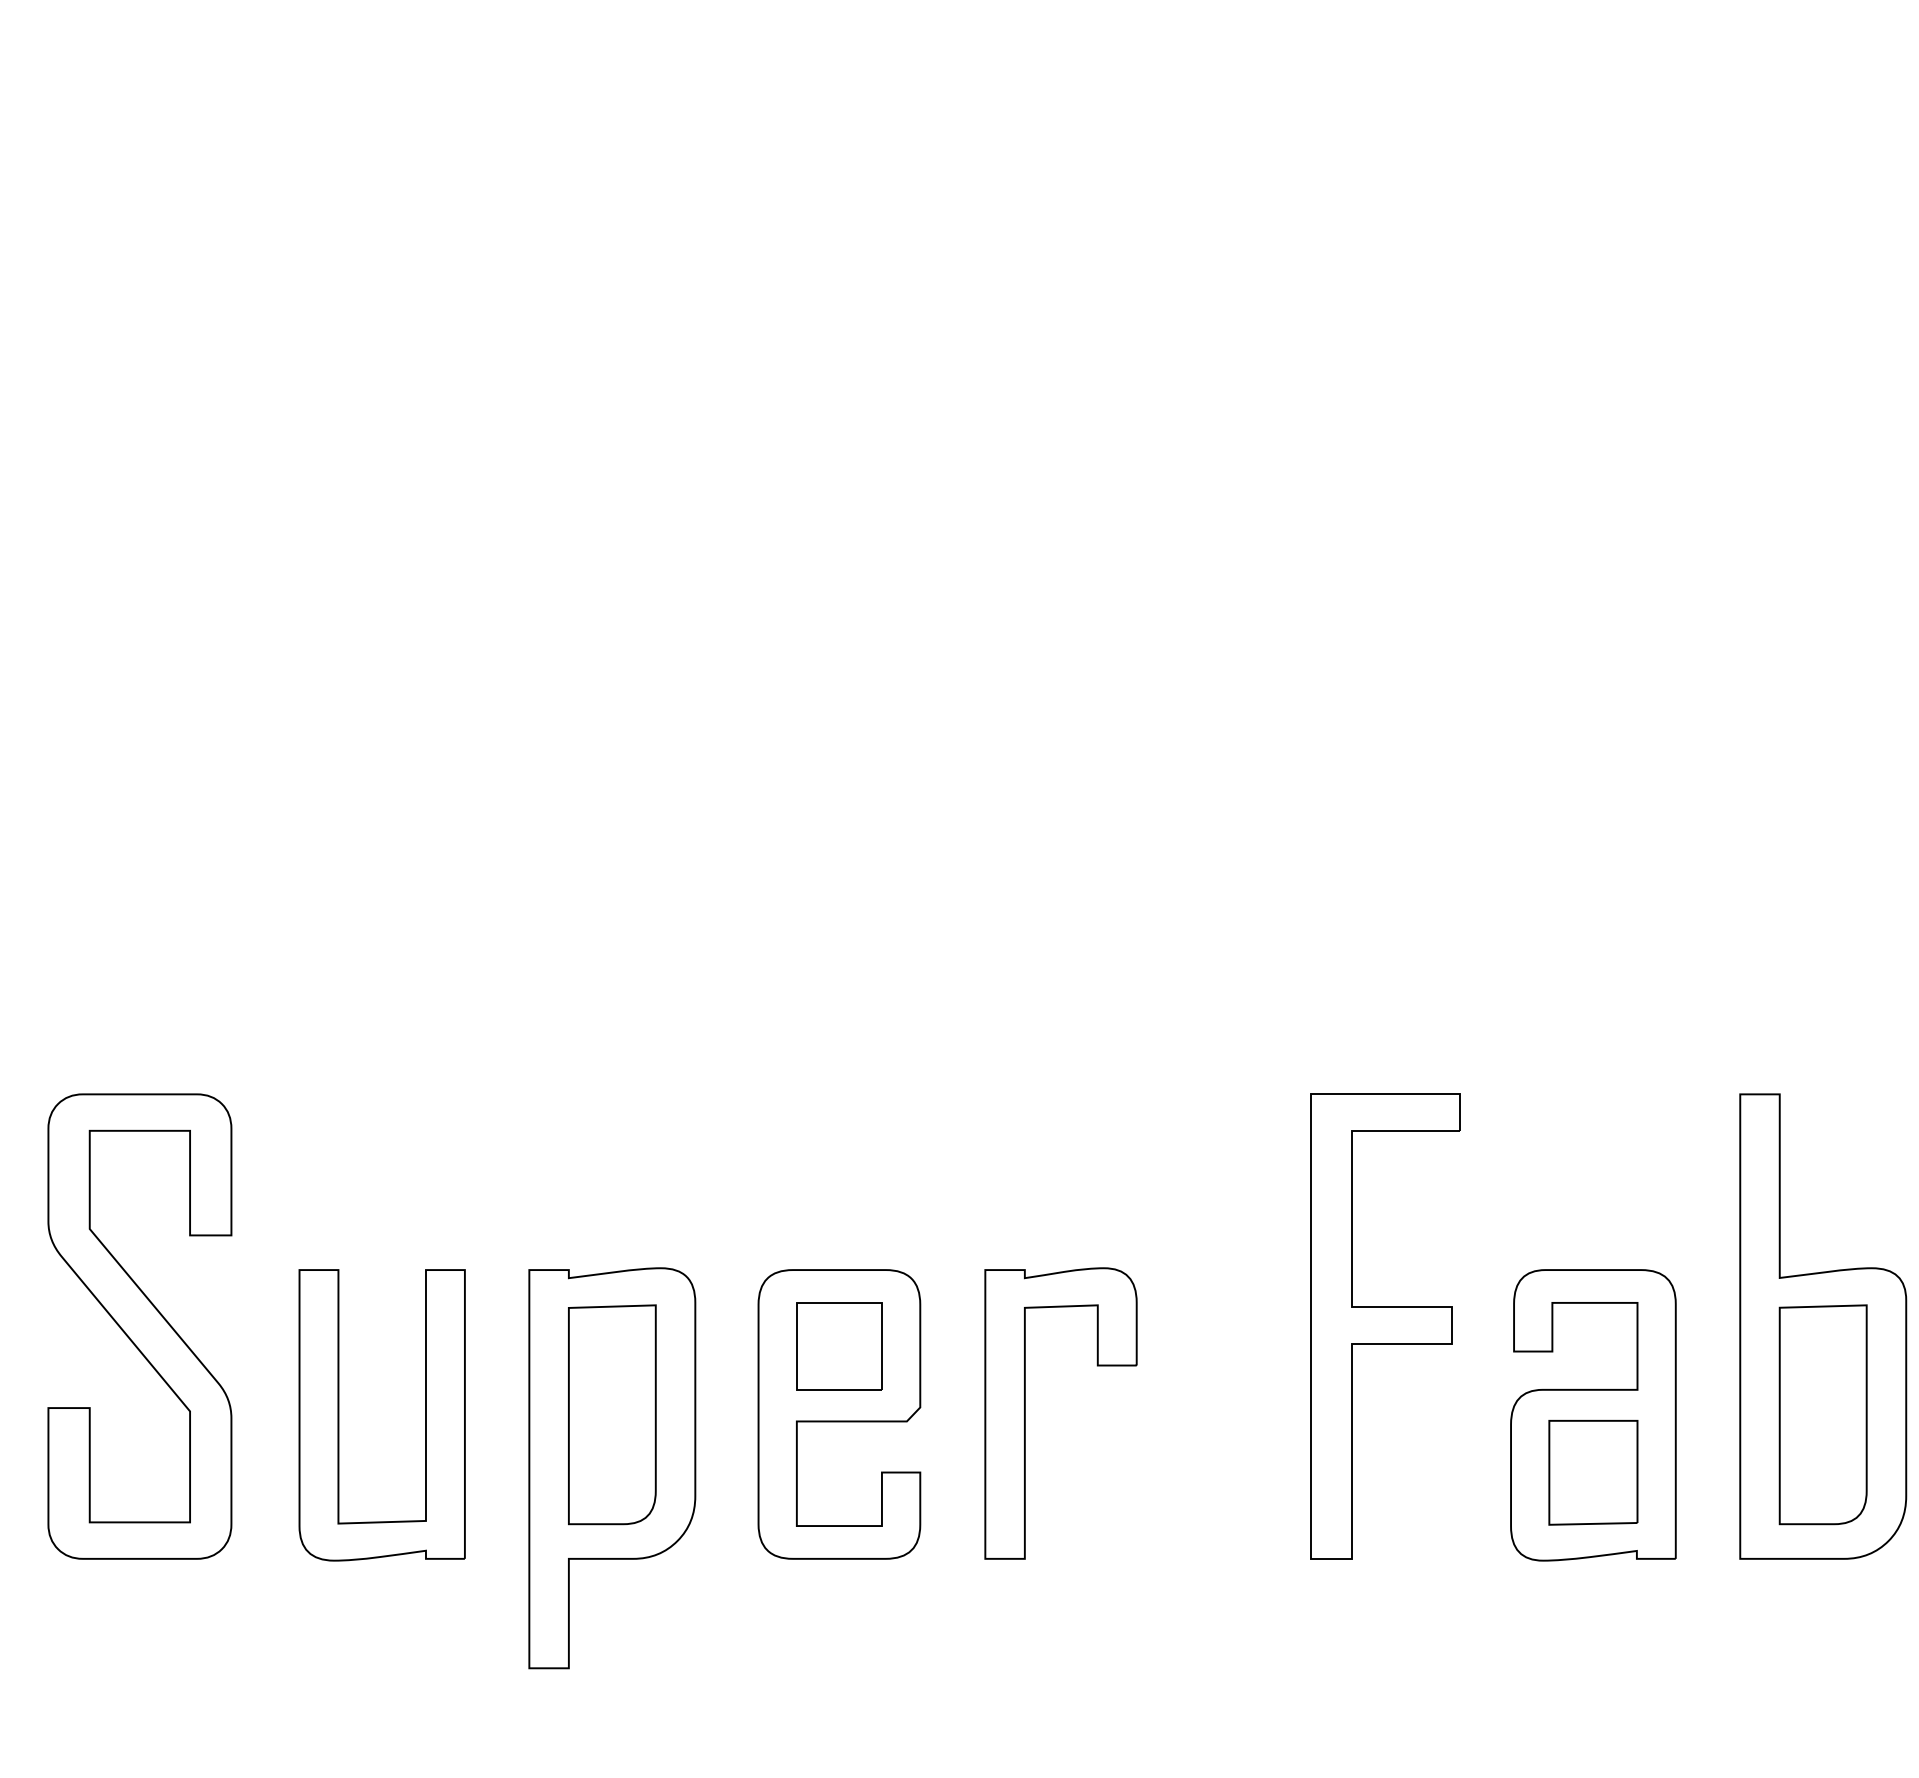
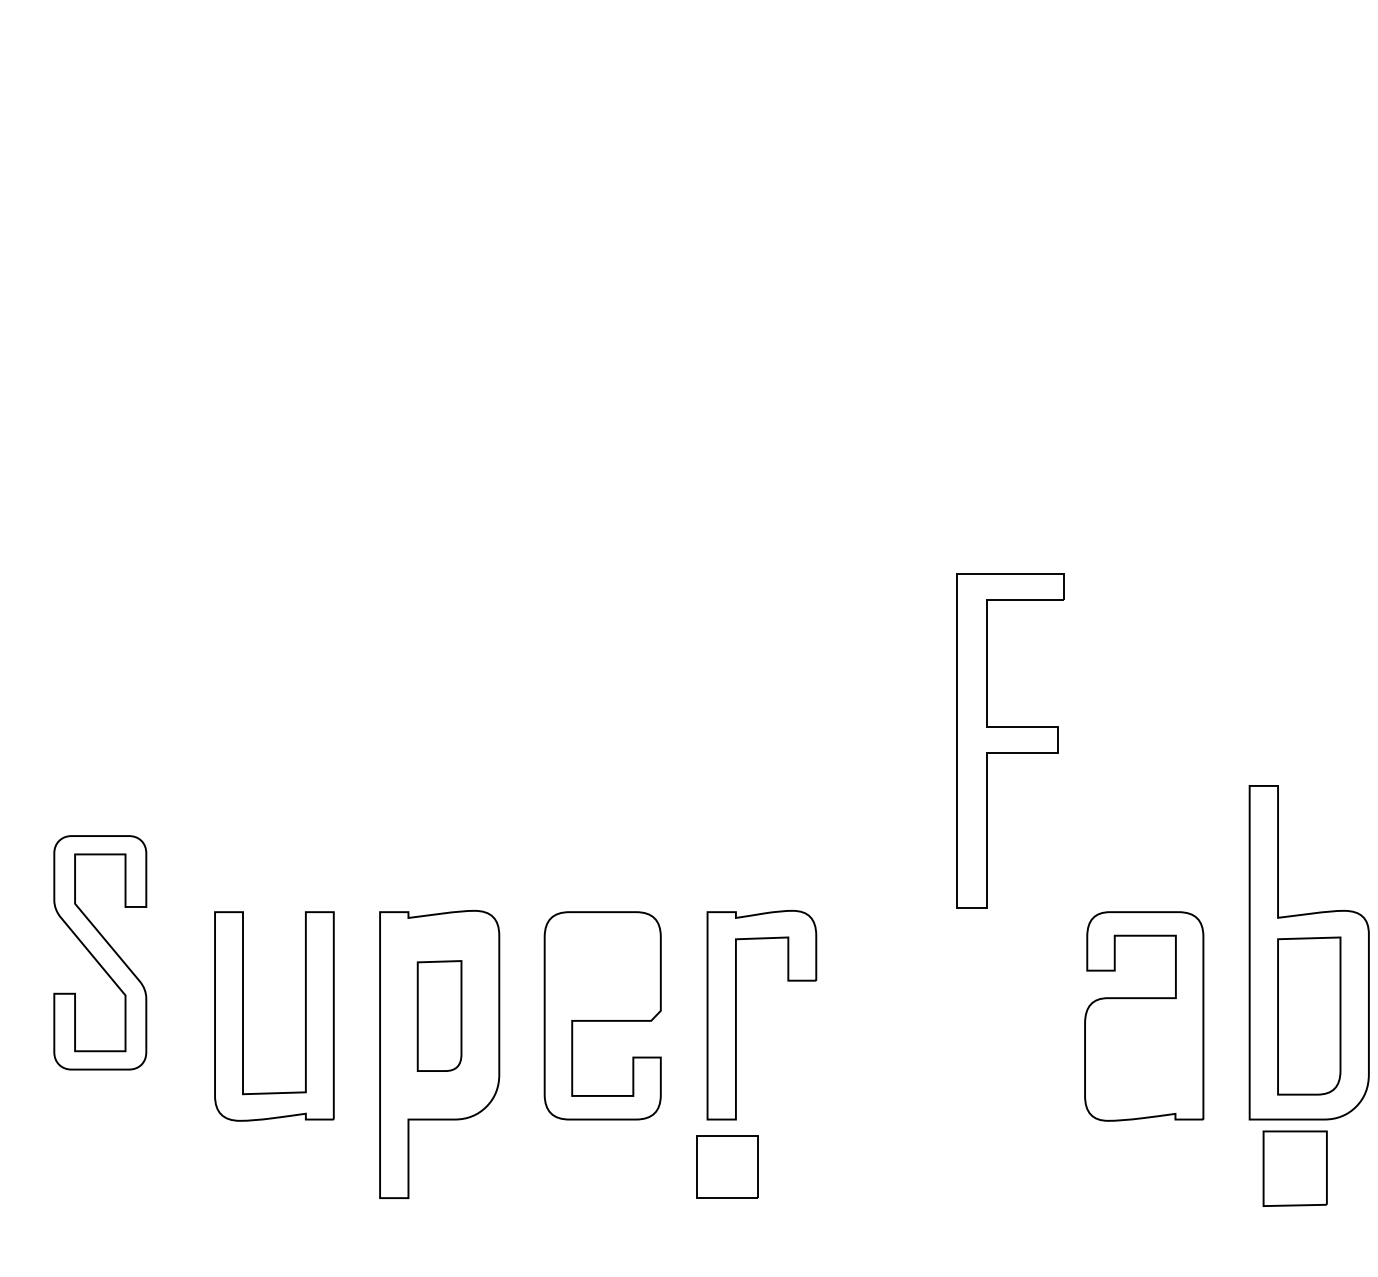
part: (138, 1326) -> (99, 952), size x0.7
part: (1384, 1326) -> (1010, 740), moved
part: (839, 1345) -> (727, 1166), moved
part: (612, 1413) -> (439, 1015), size x0.7
part: (1592, 1472) -> (1294, 1168), moved

